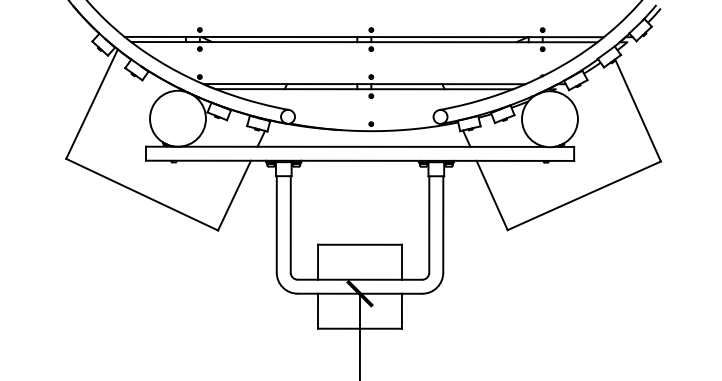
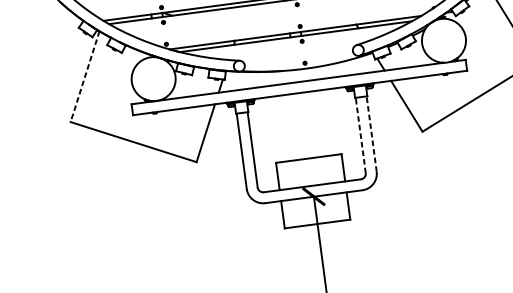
line: (92, 104) -> (85, 76), solid -> dashed
line: (429, 224) -> (360, 135), solid -> dashed
line: (443, 224) -> (371, 134), solid -> dashed

